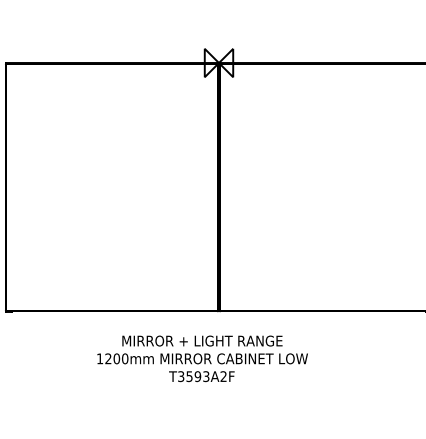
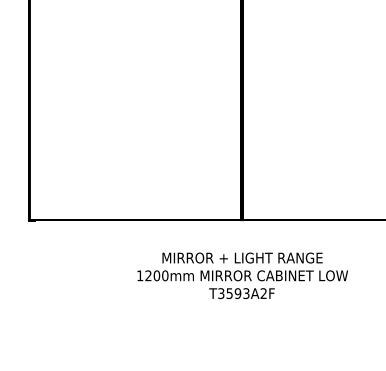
text: (202, 358) -> (242, 275), moved

